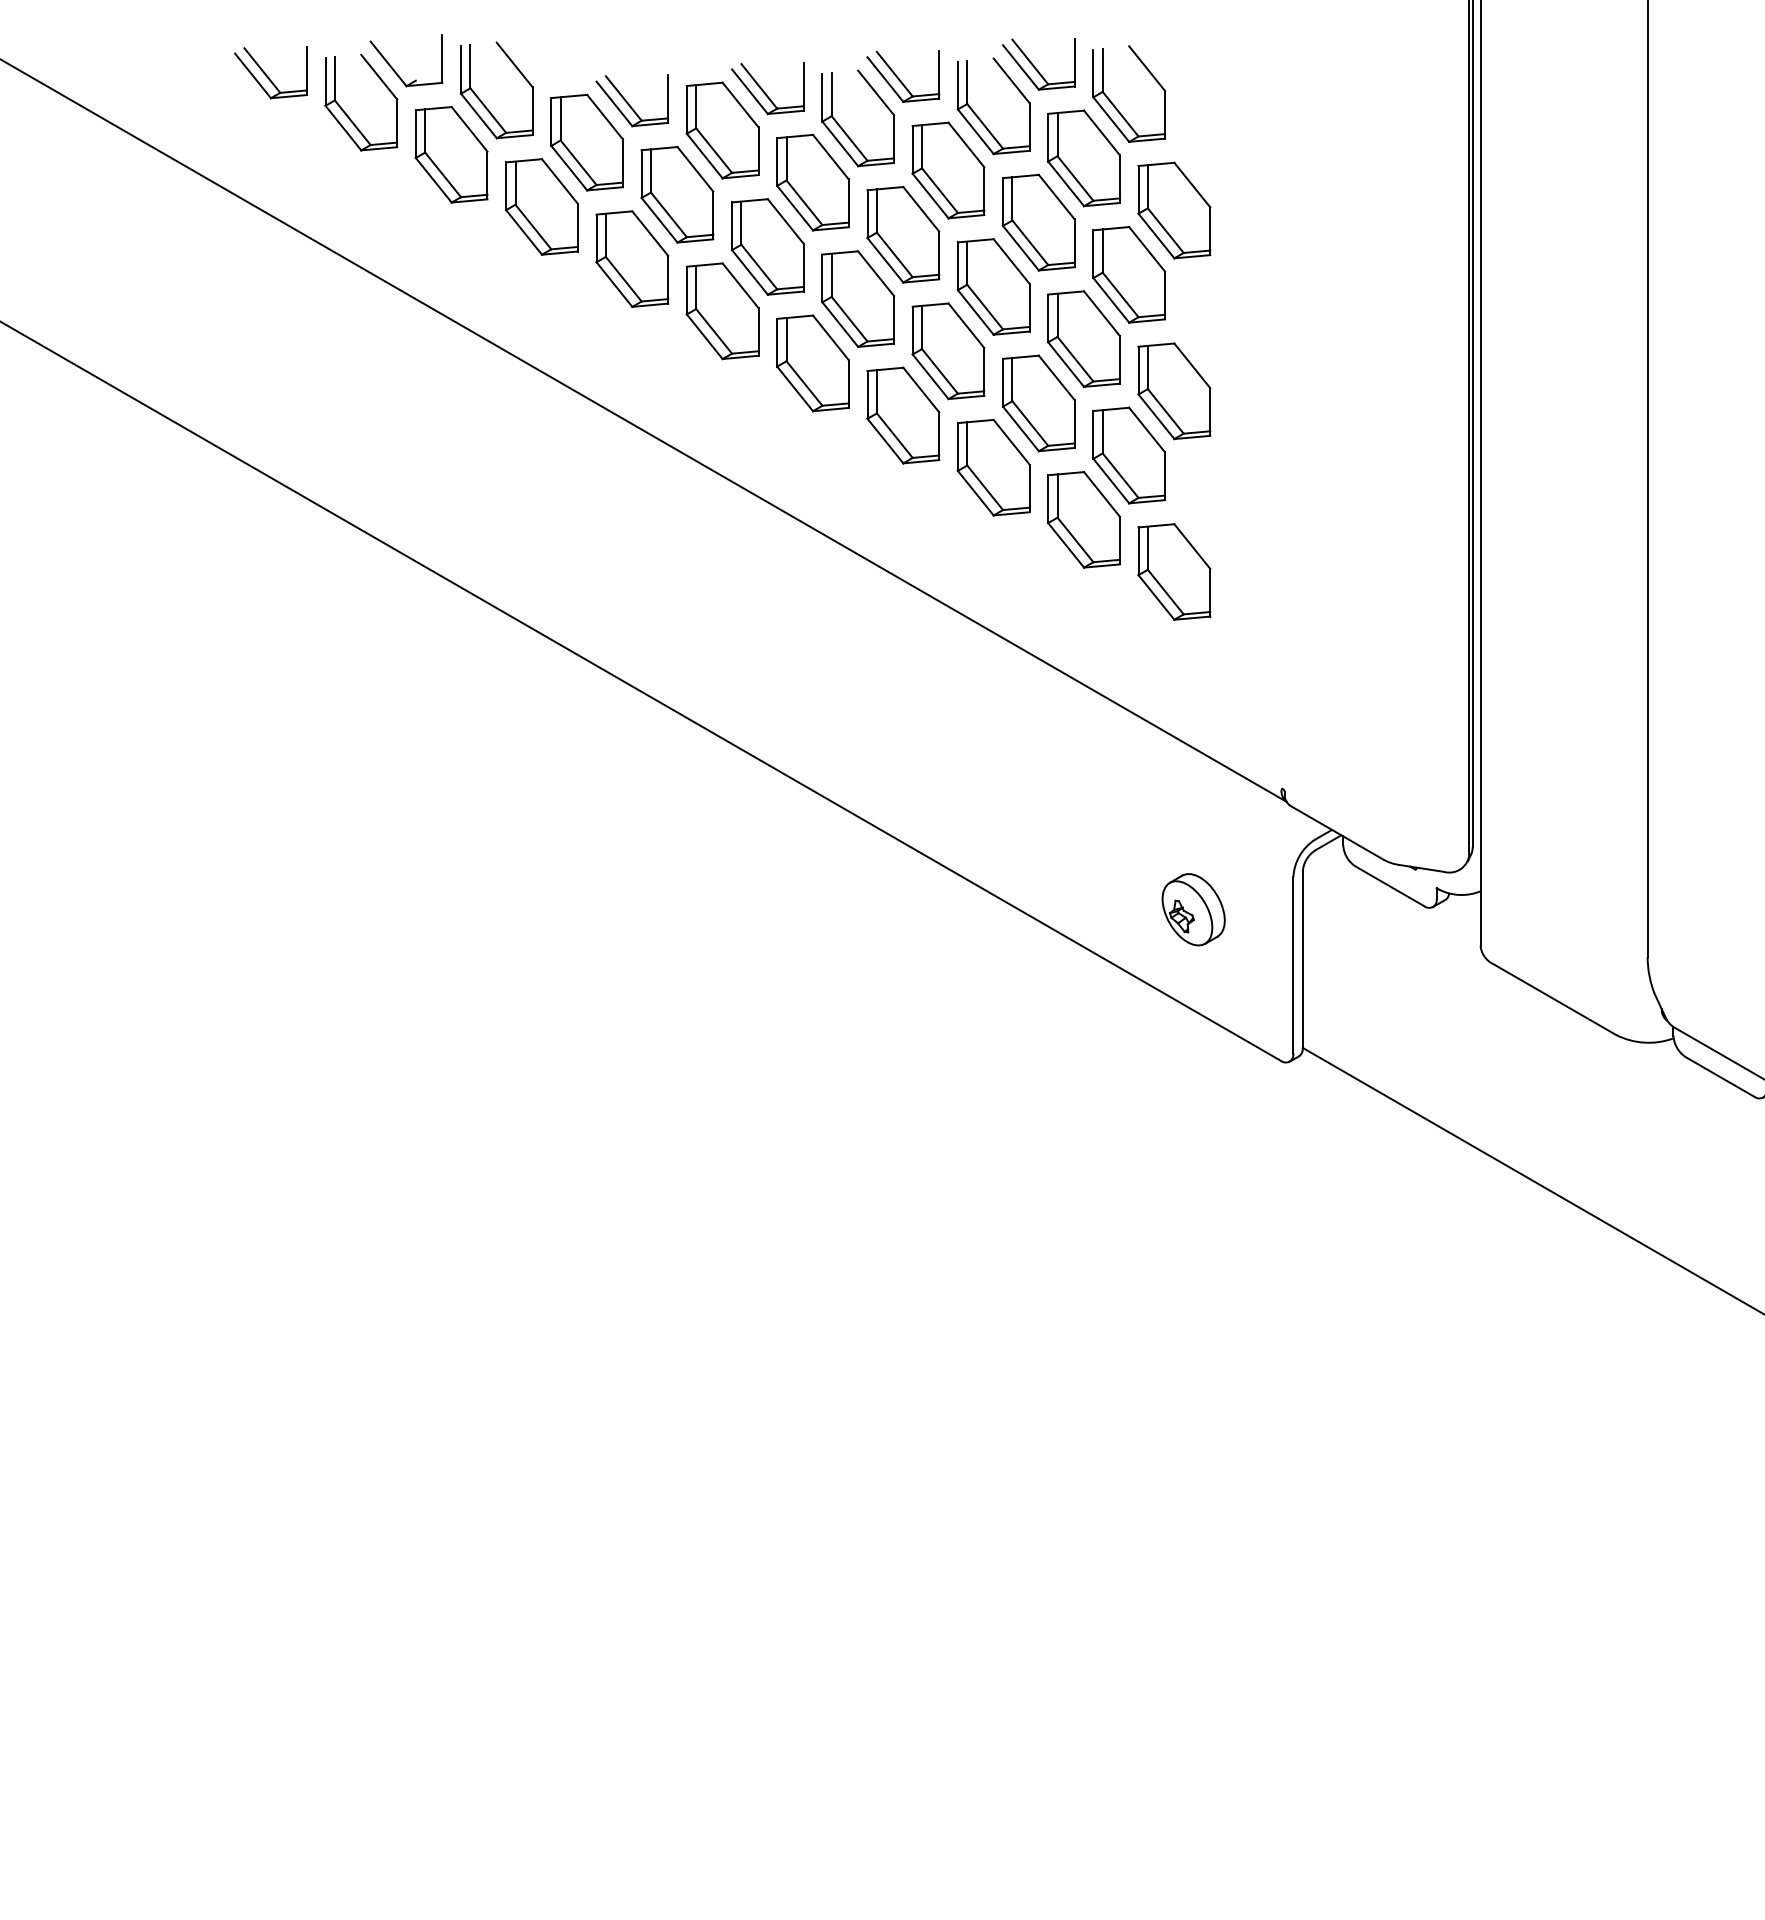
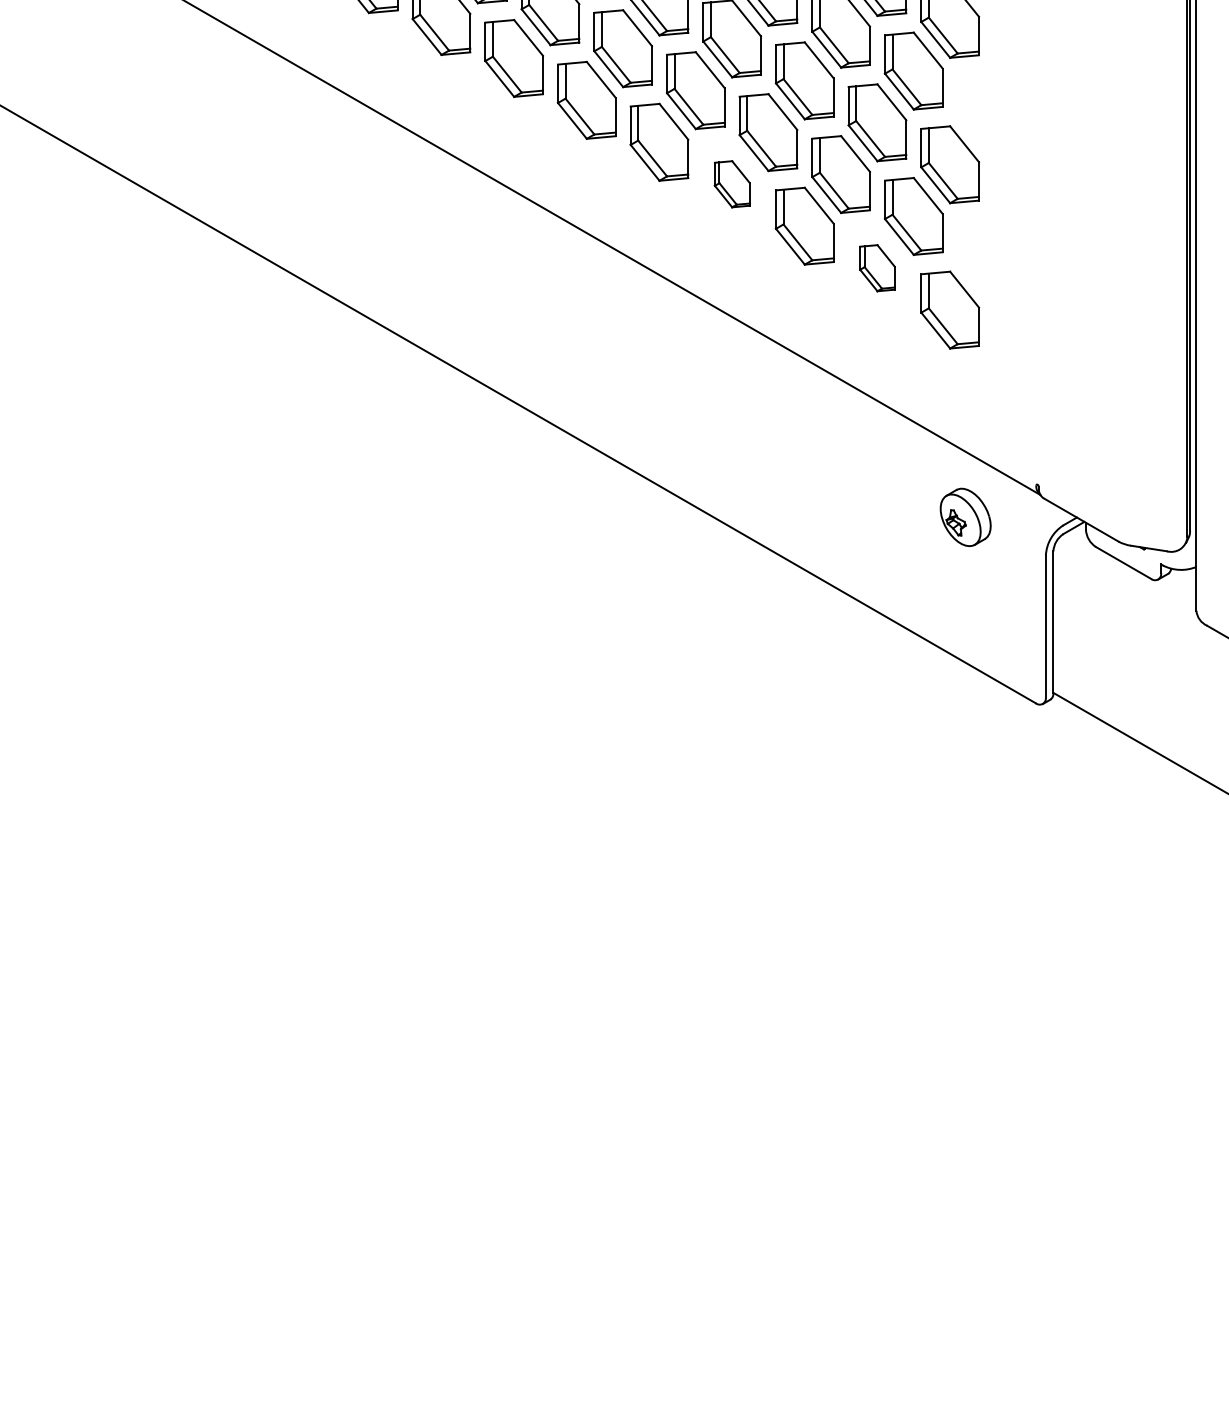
part: (903, 415) -> (732, 184), size x0.6
part: (1083, 519) -> (877, 267), size x0.6
part: (1193, 909) -> (965, 517), moved

